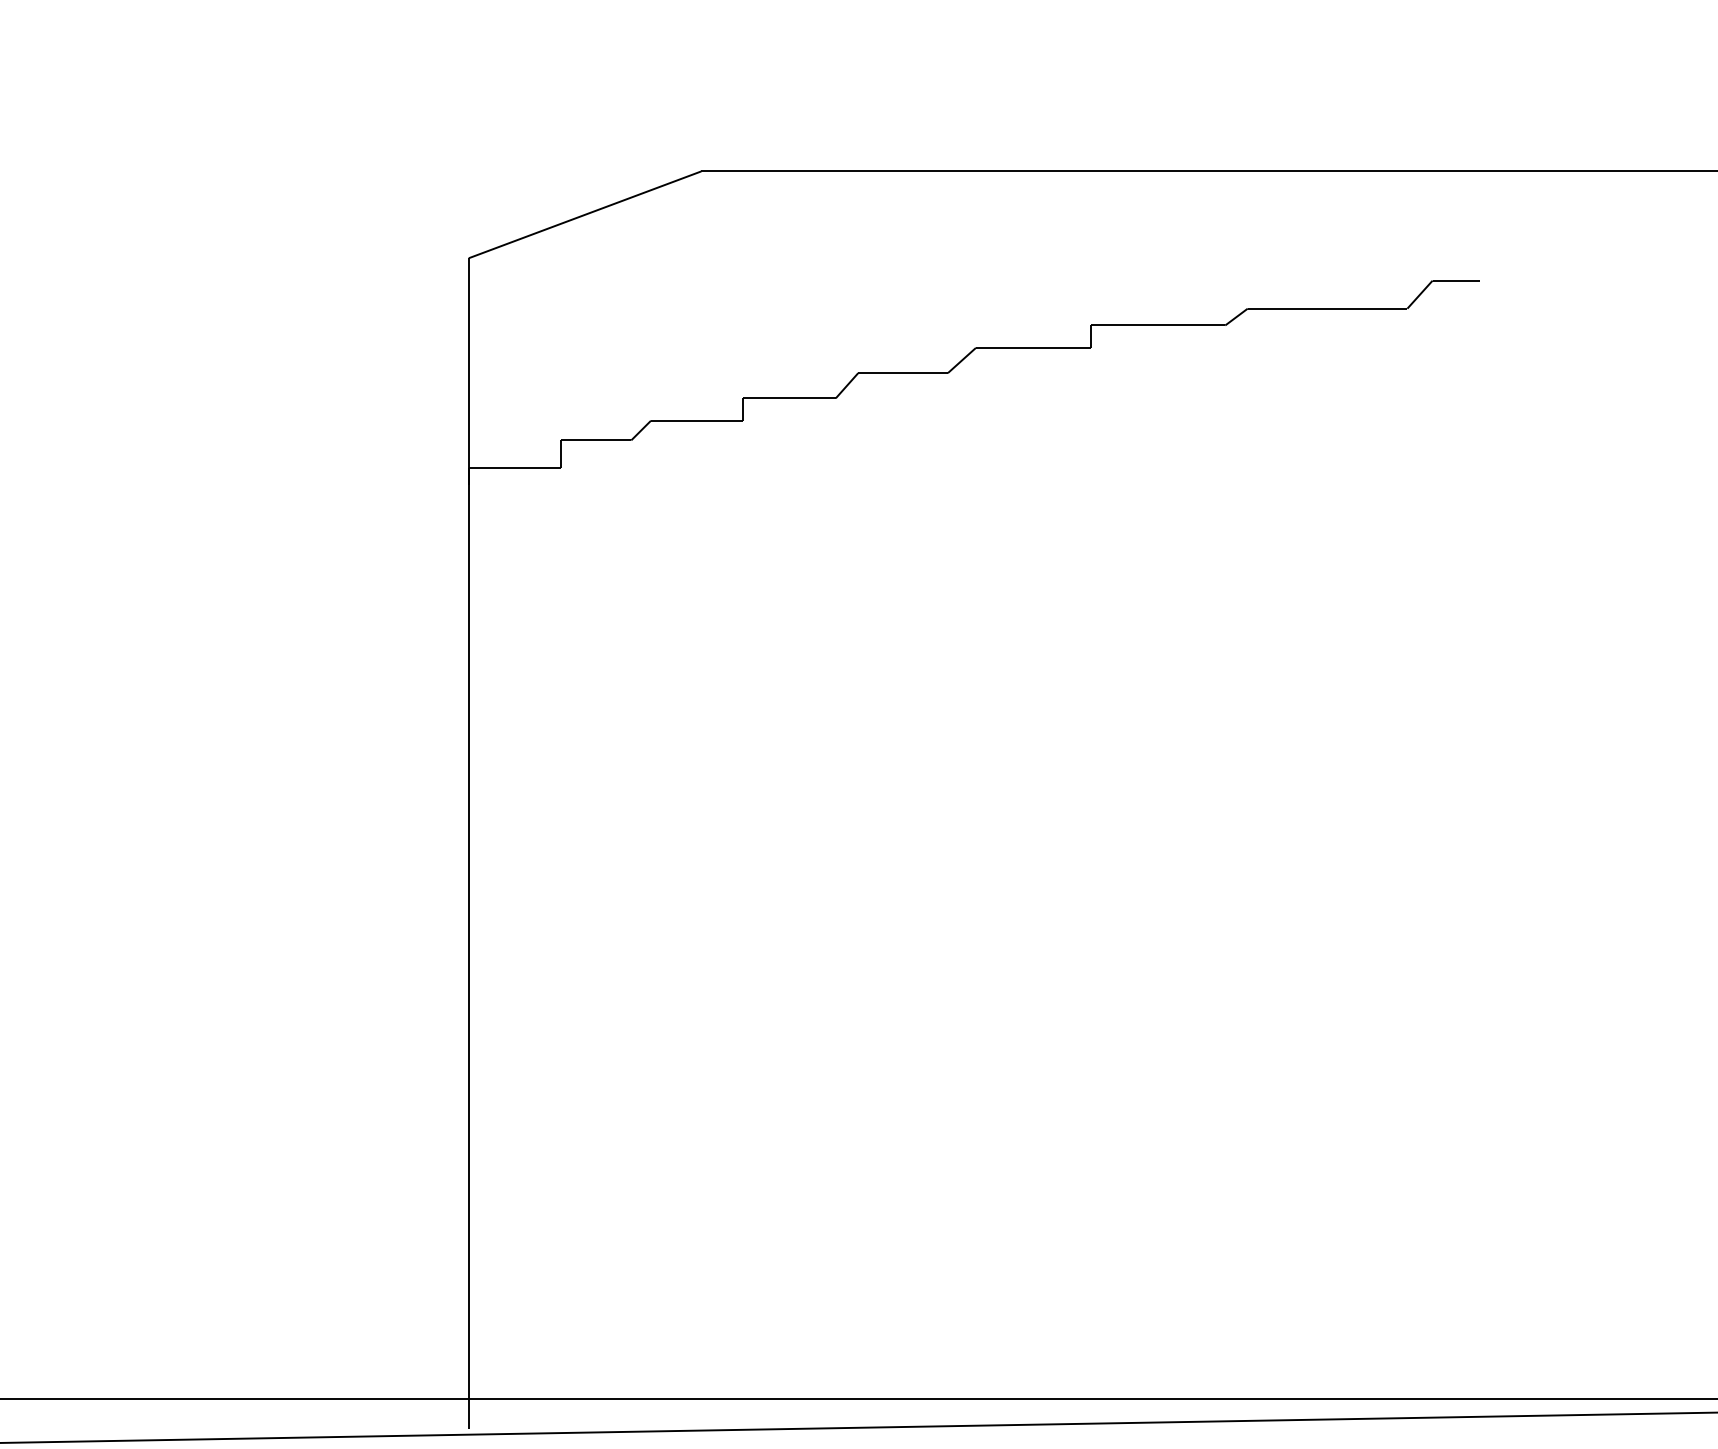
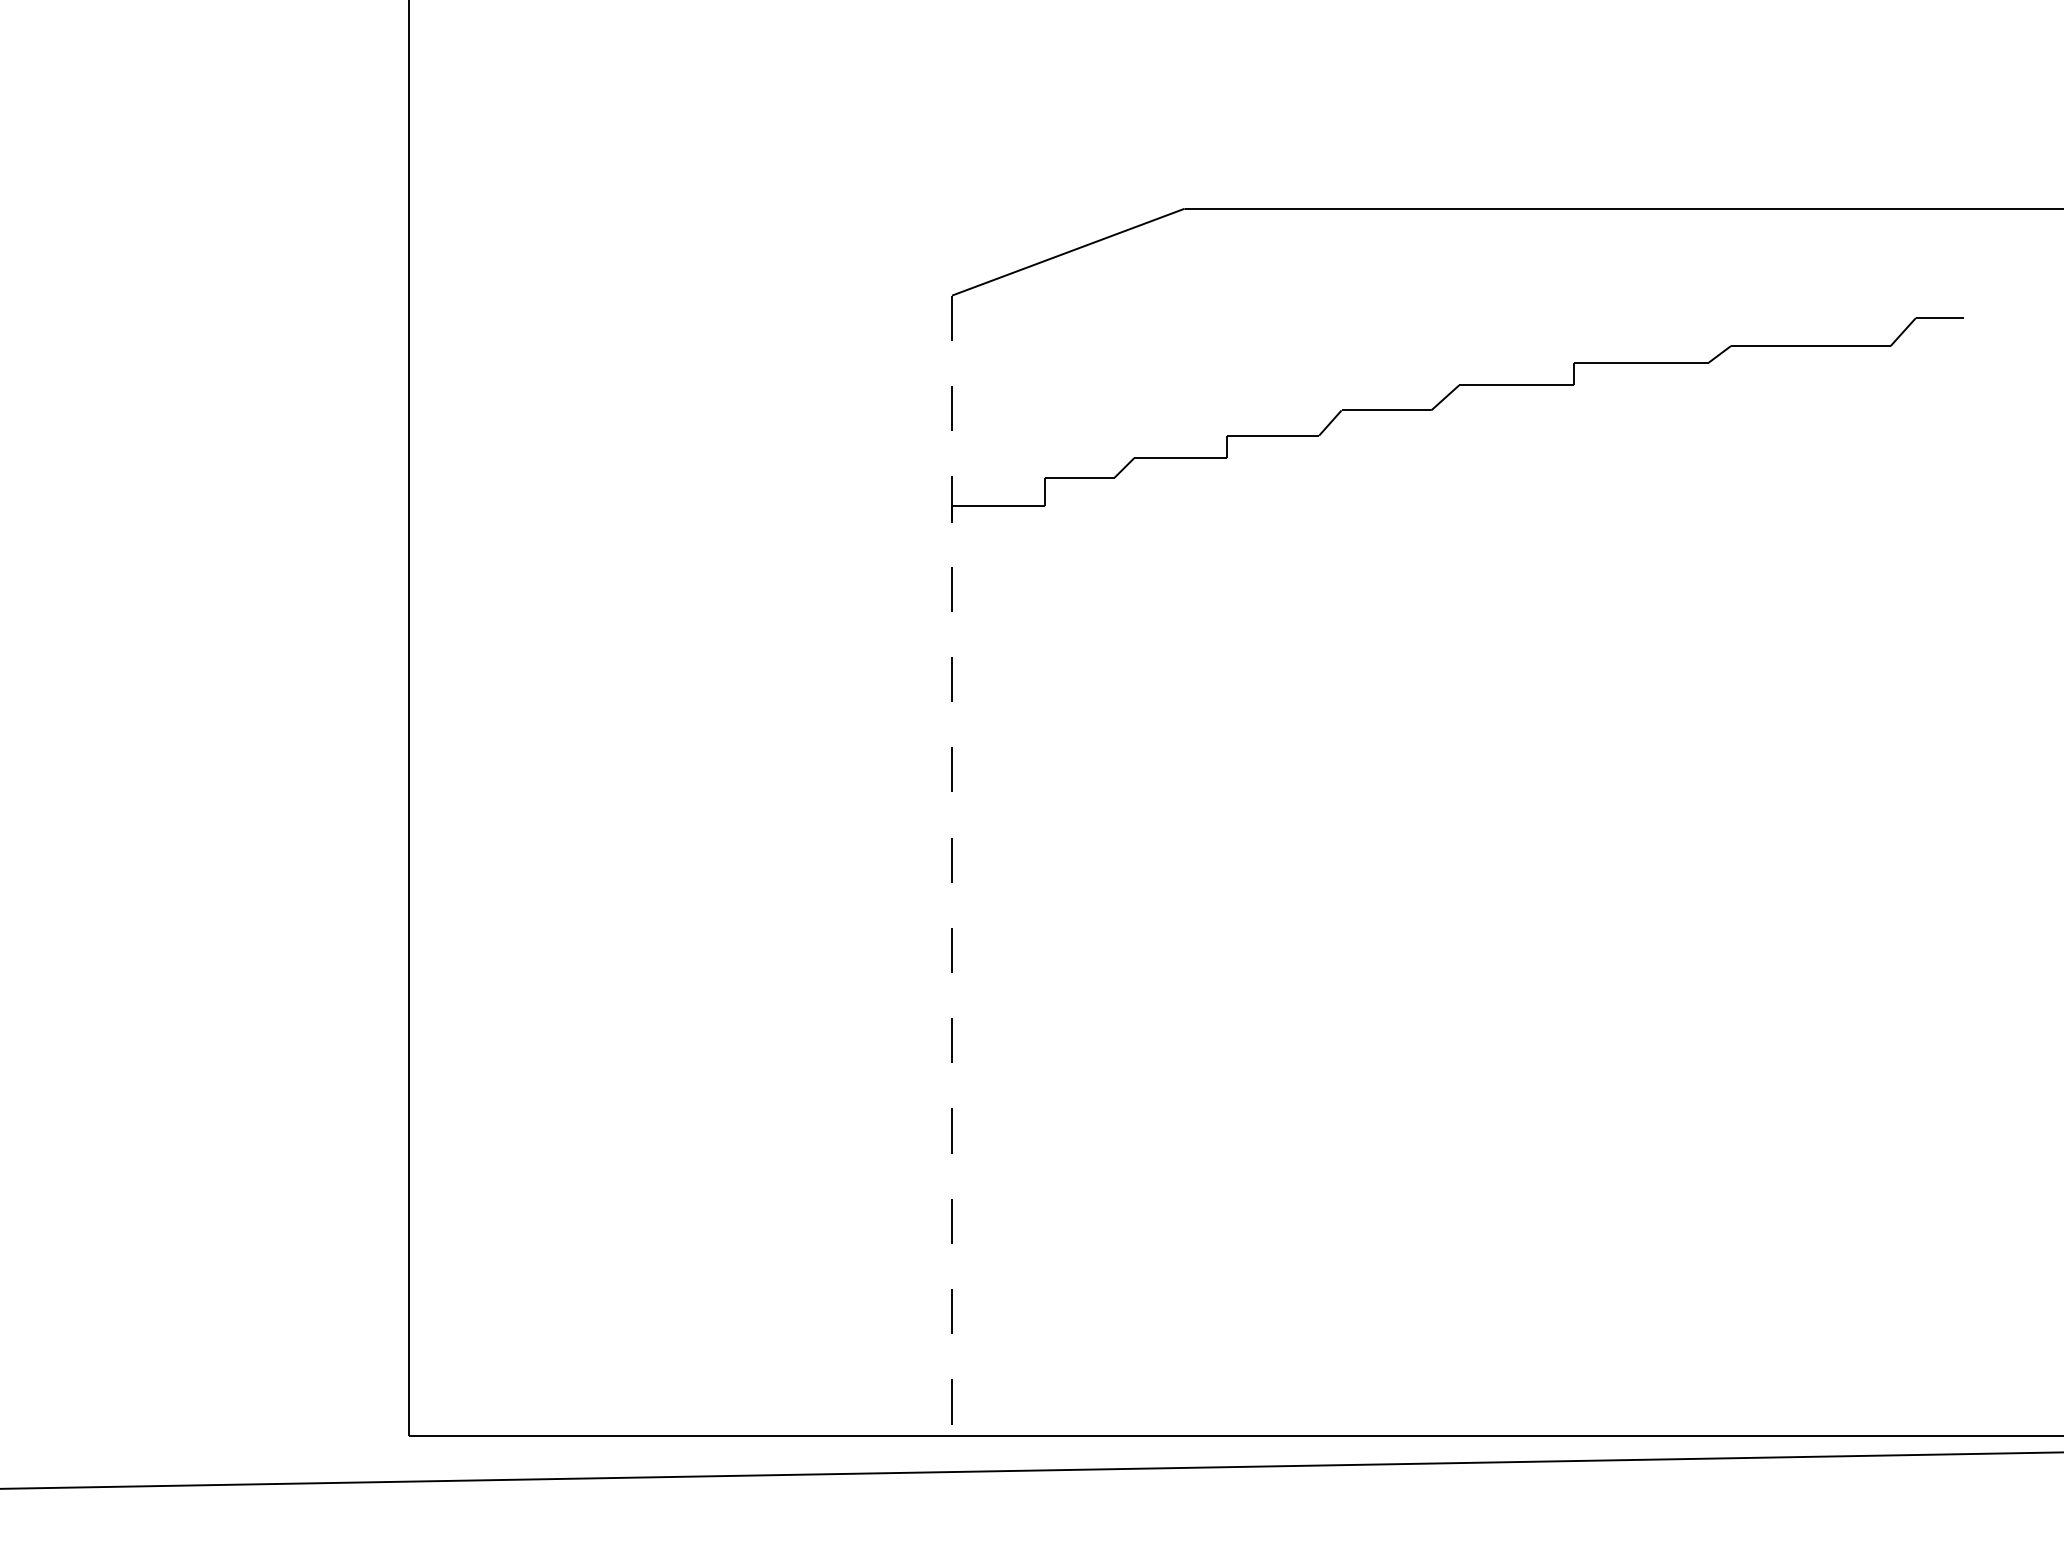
line: (469, 844) -> (952, 881), solid -> dashed

